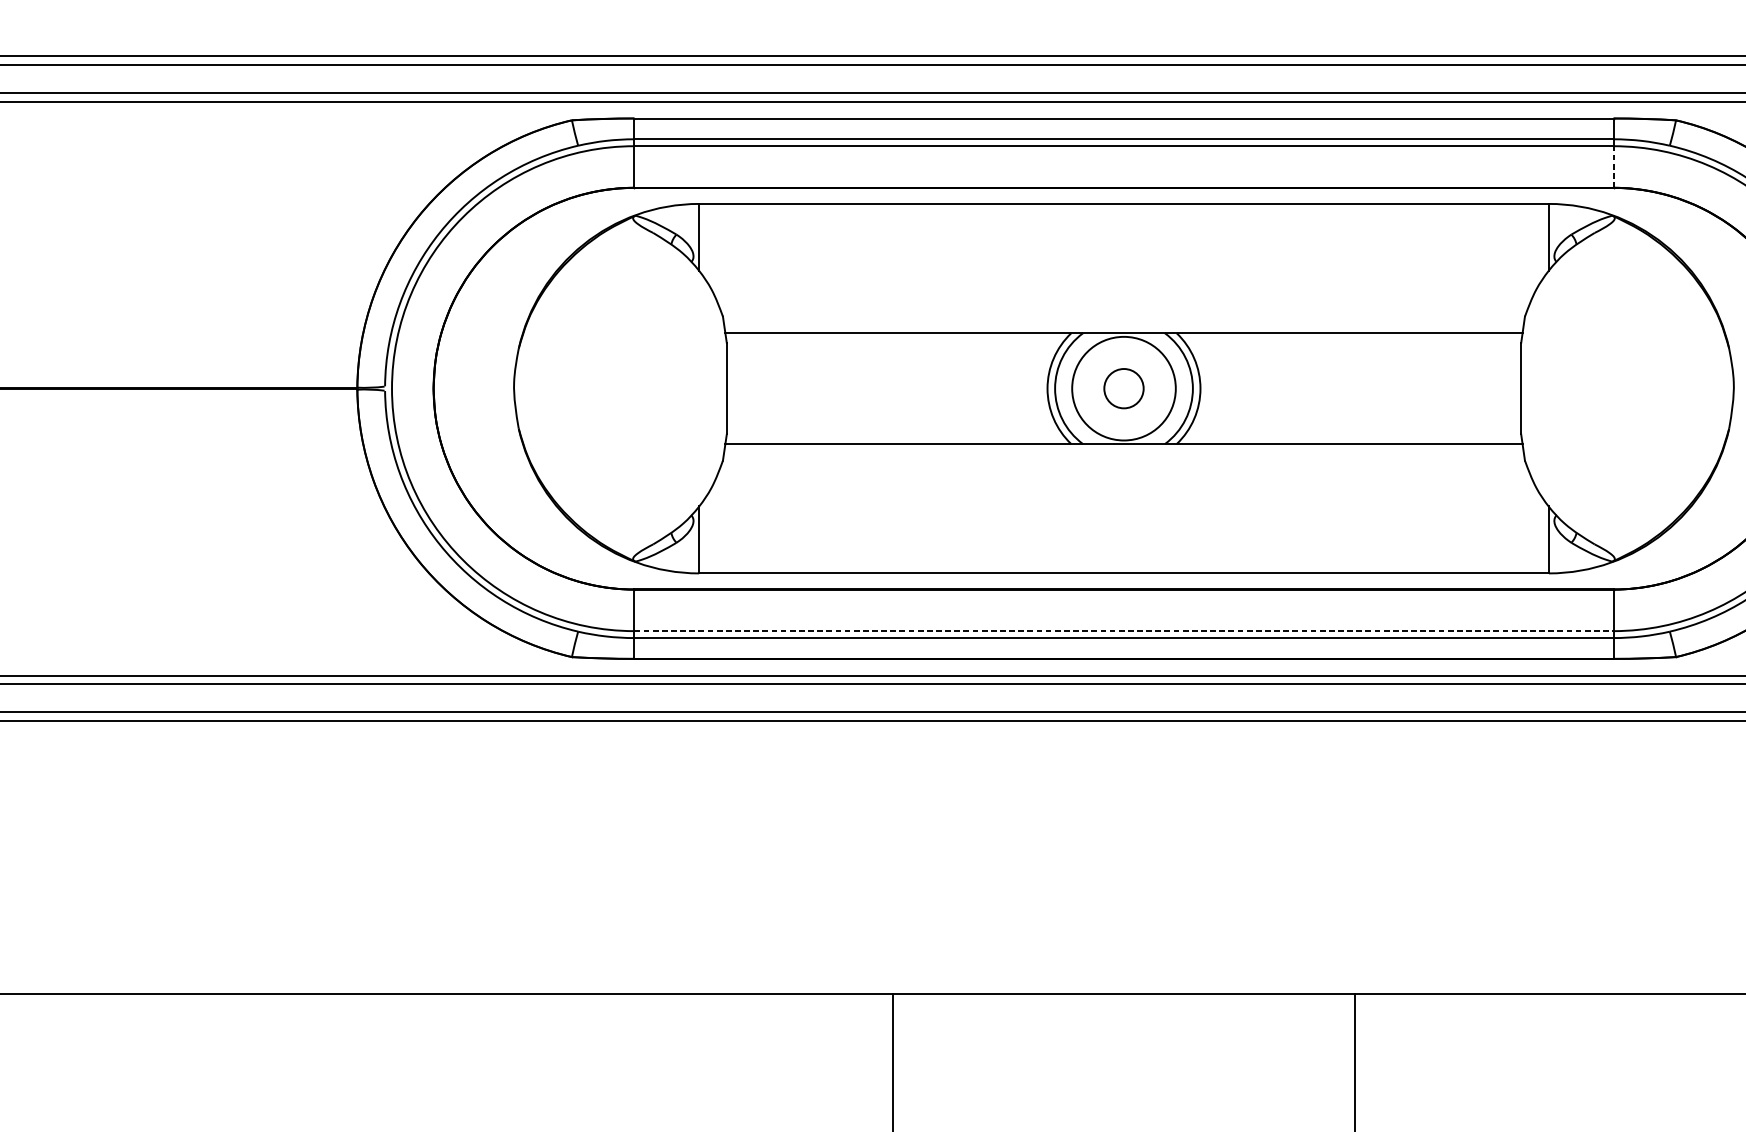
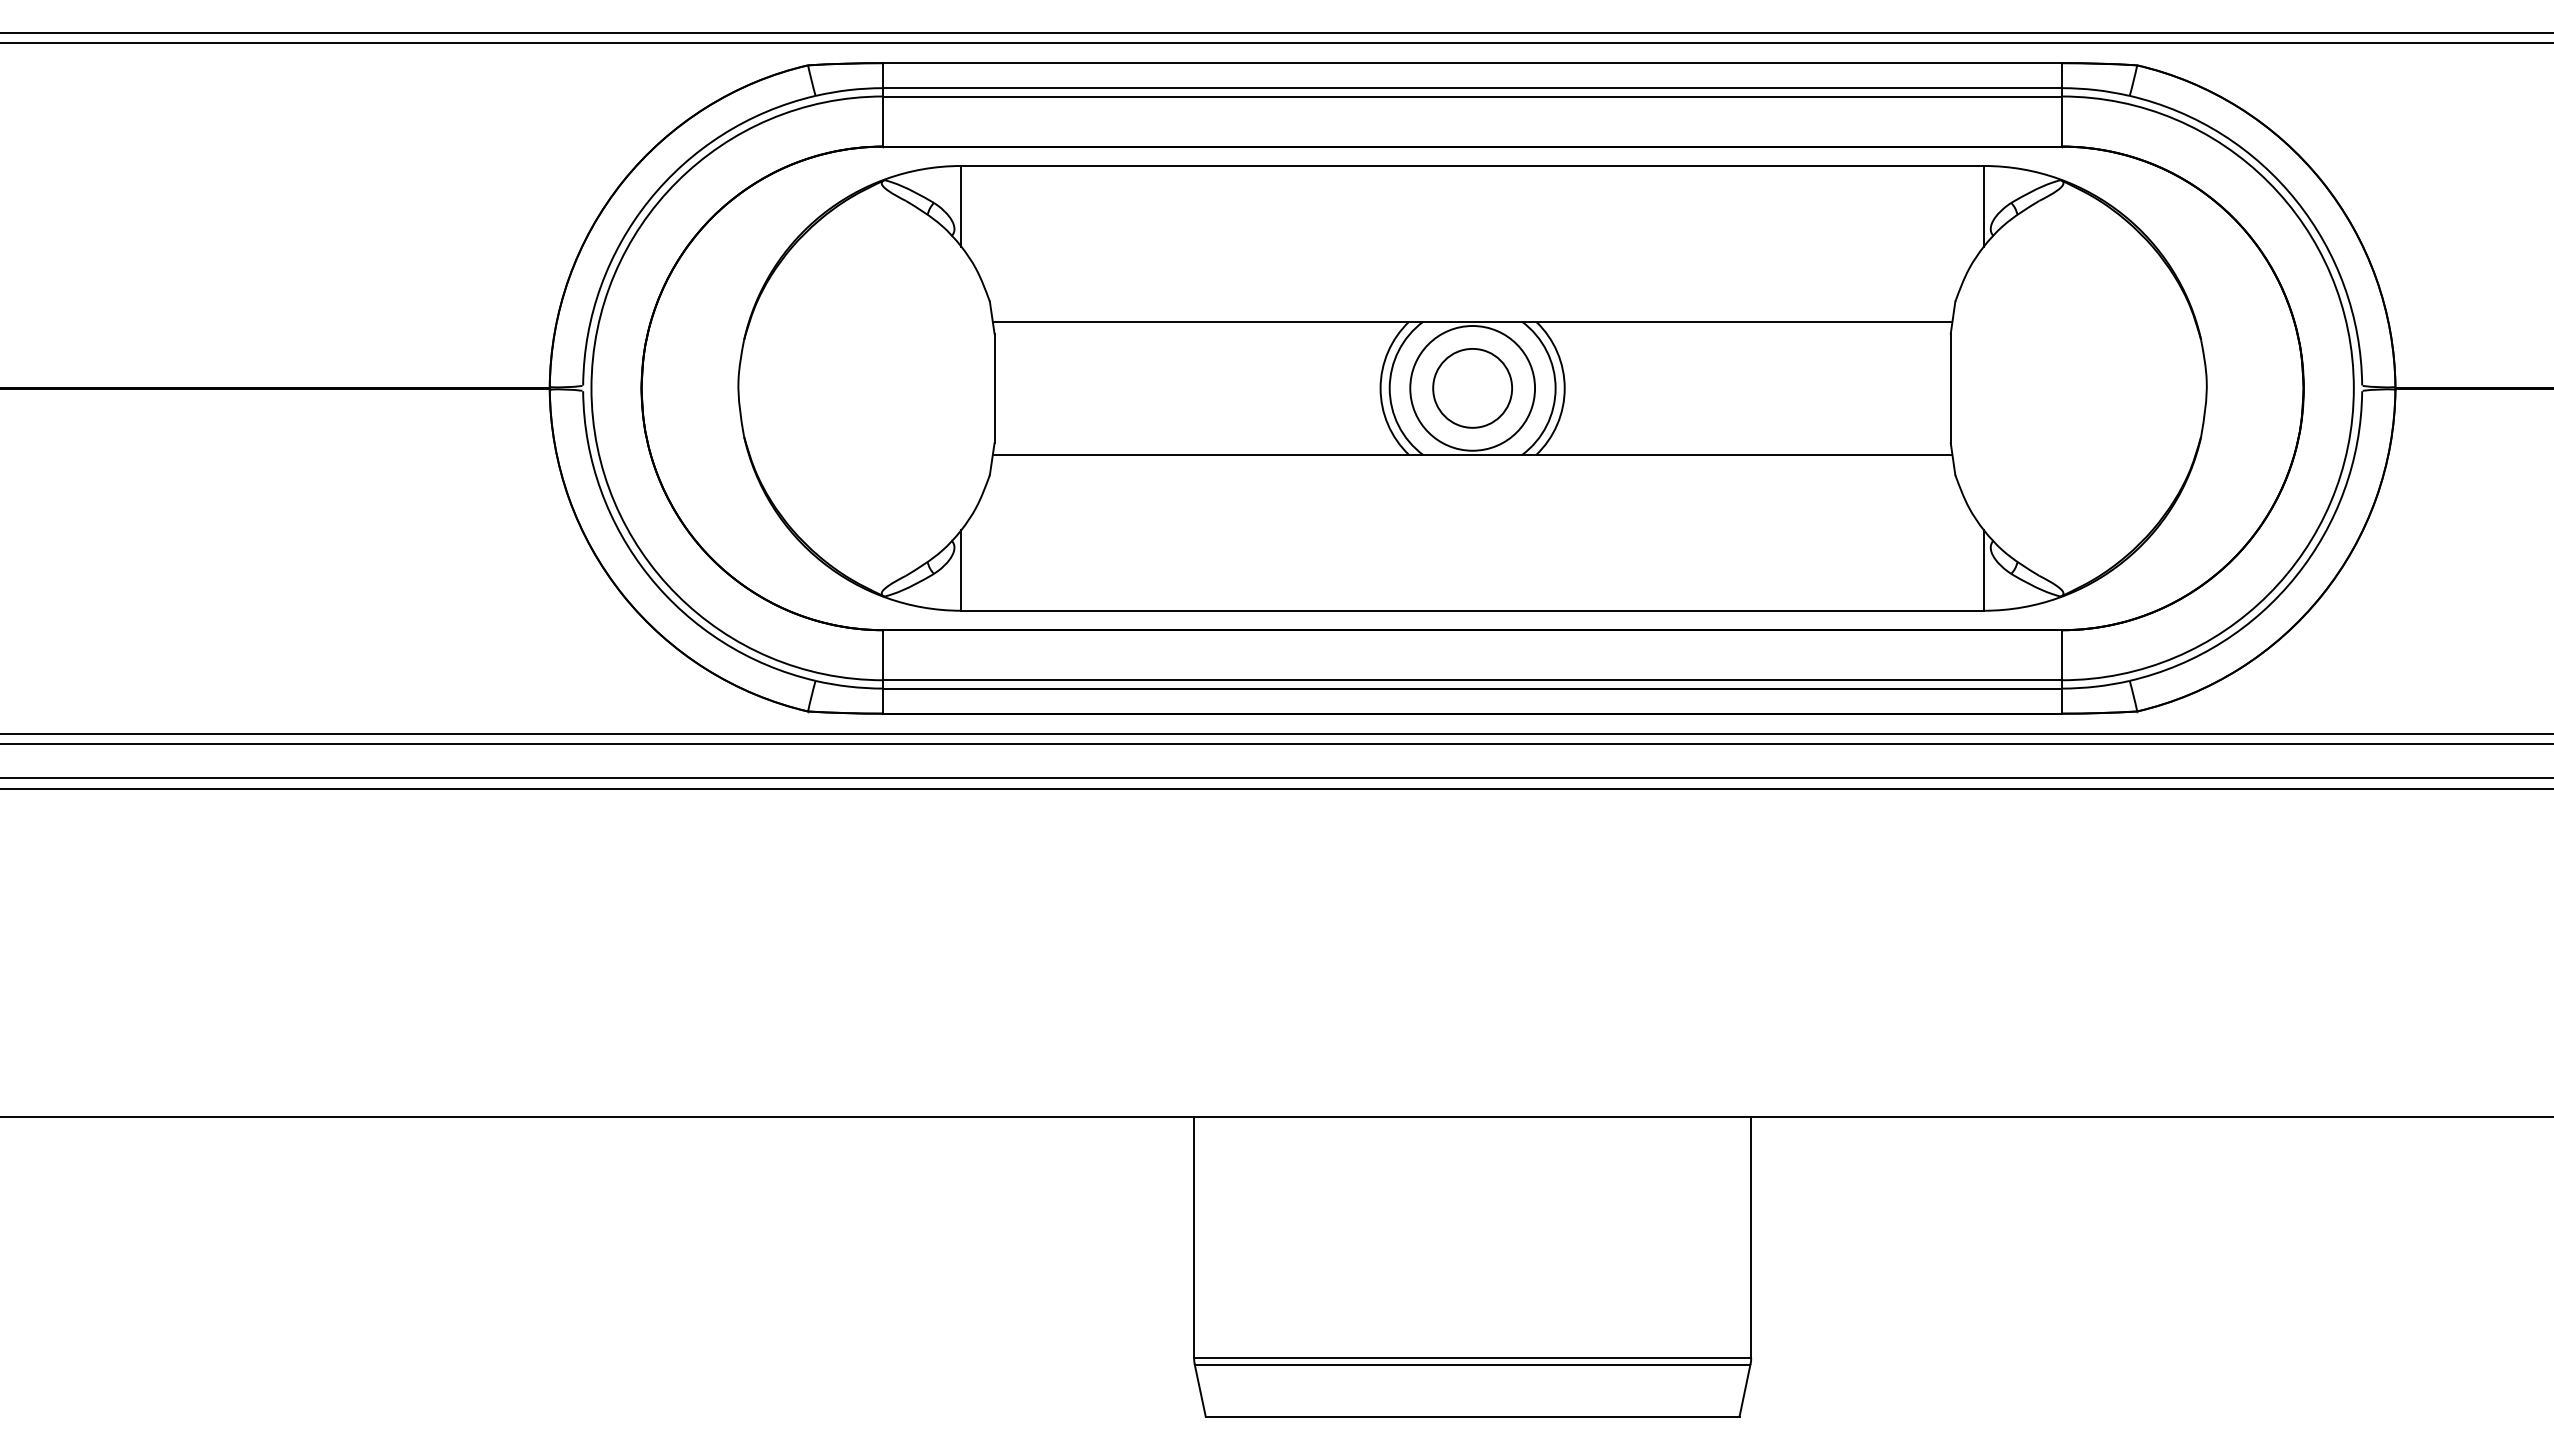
line: (1613, 166) -> (2061, 121), dashed -> solid
circle: (1123, 387) -> (1472, 387), size x1.67
line: (1124, 631) -> (1473, 680), dashed -> solid

